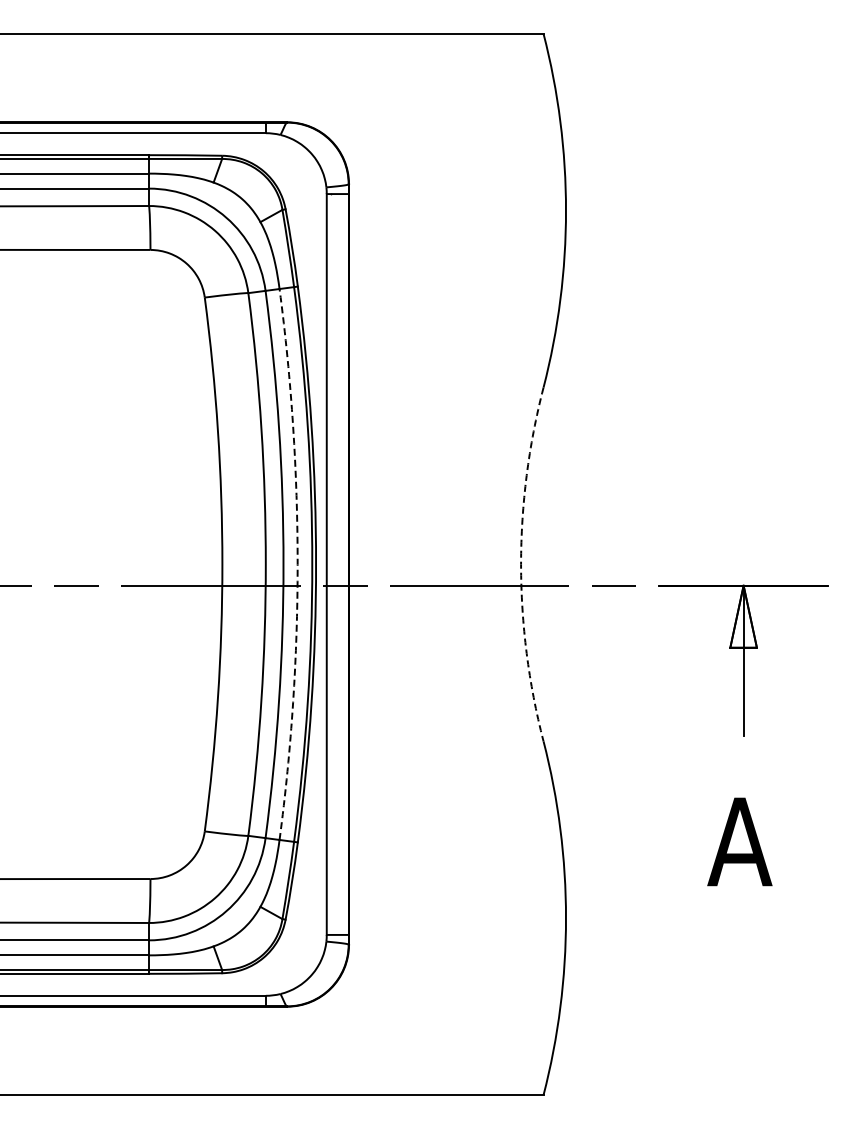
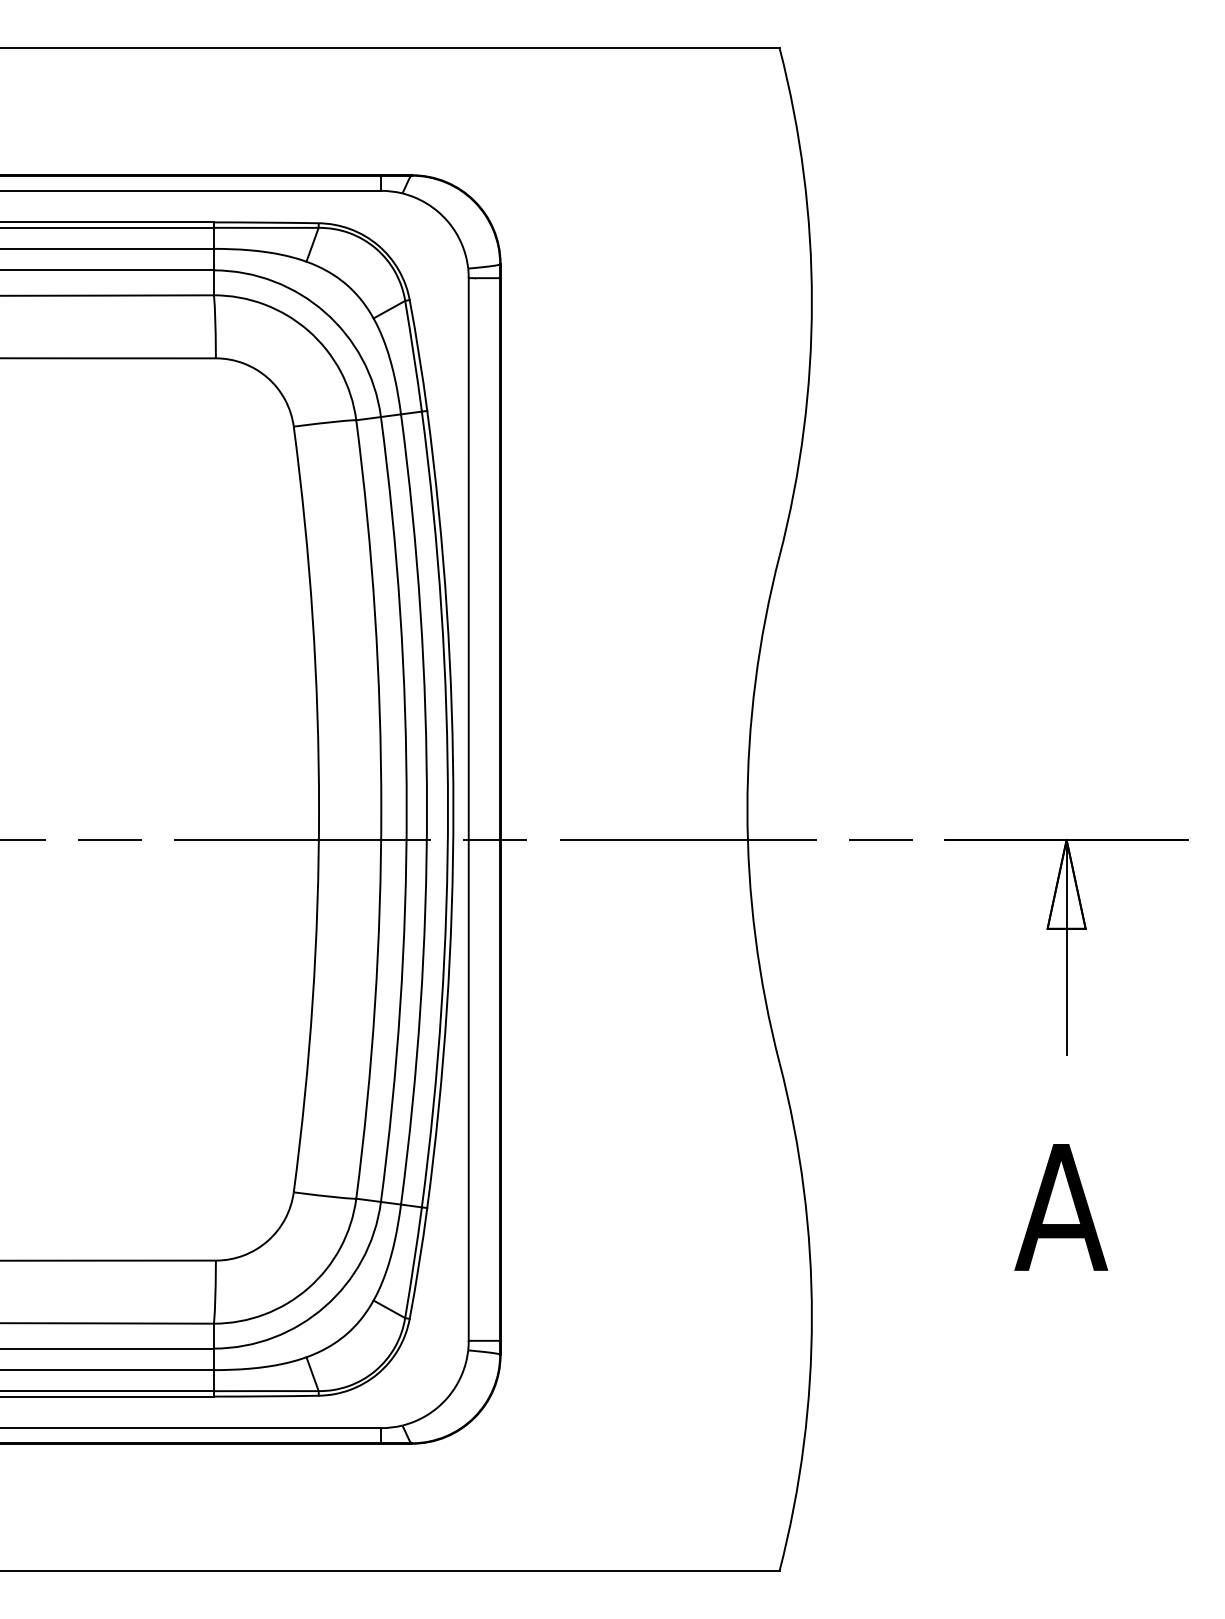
arc: (297, 564) -> (426, 809), dashed -> solid
arc: (521, 564) -> (748, 809), dashed -> solid

